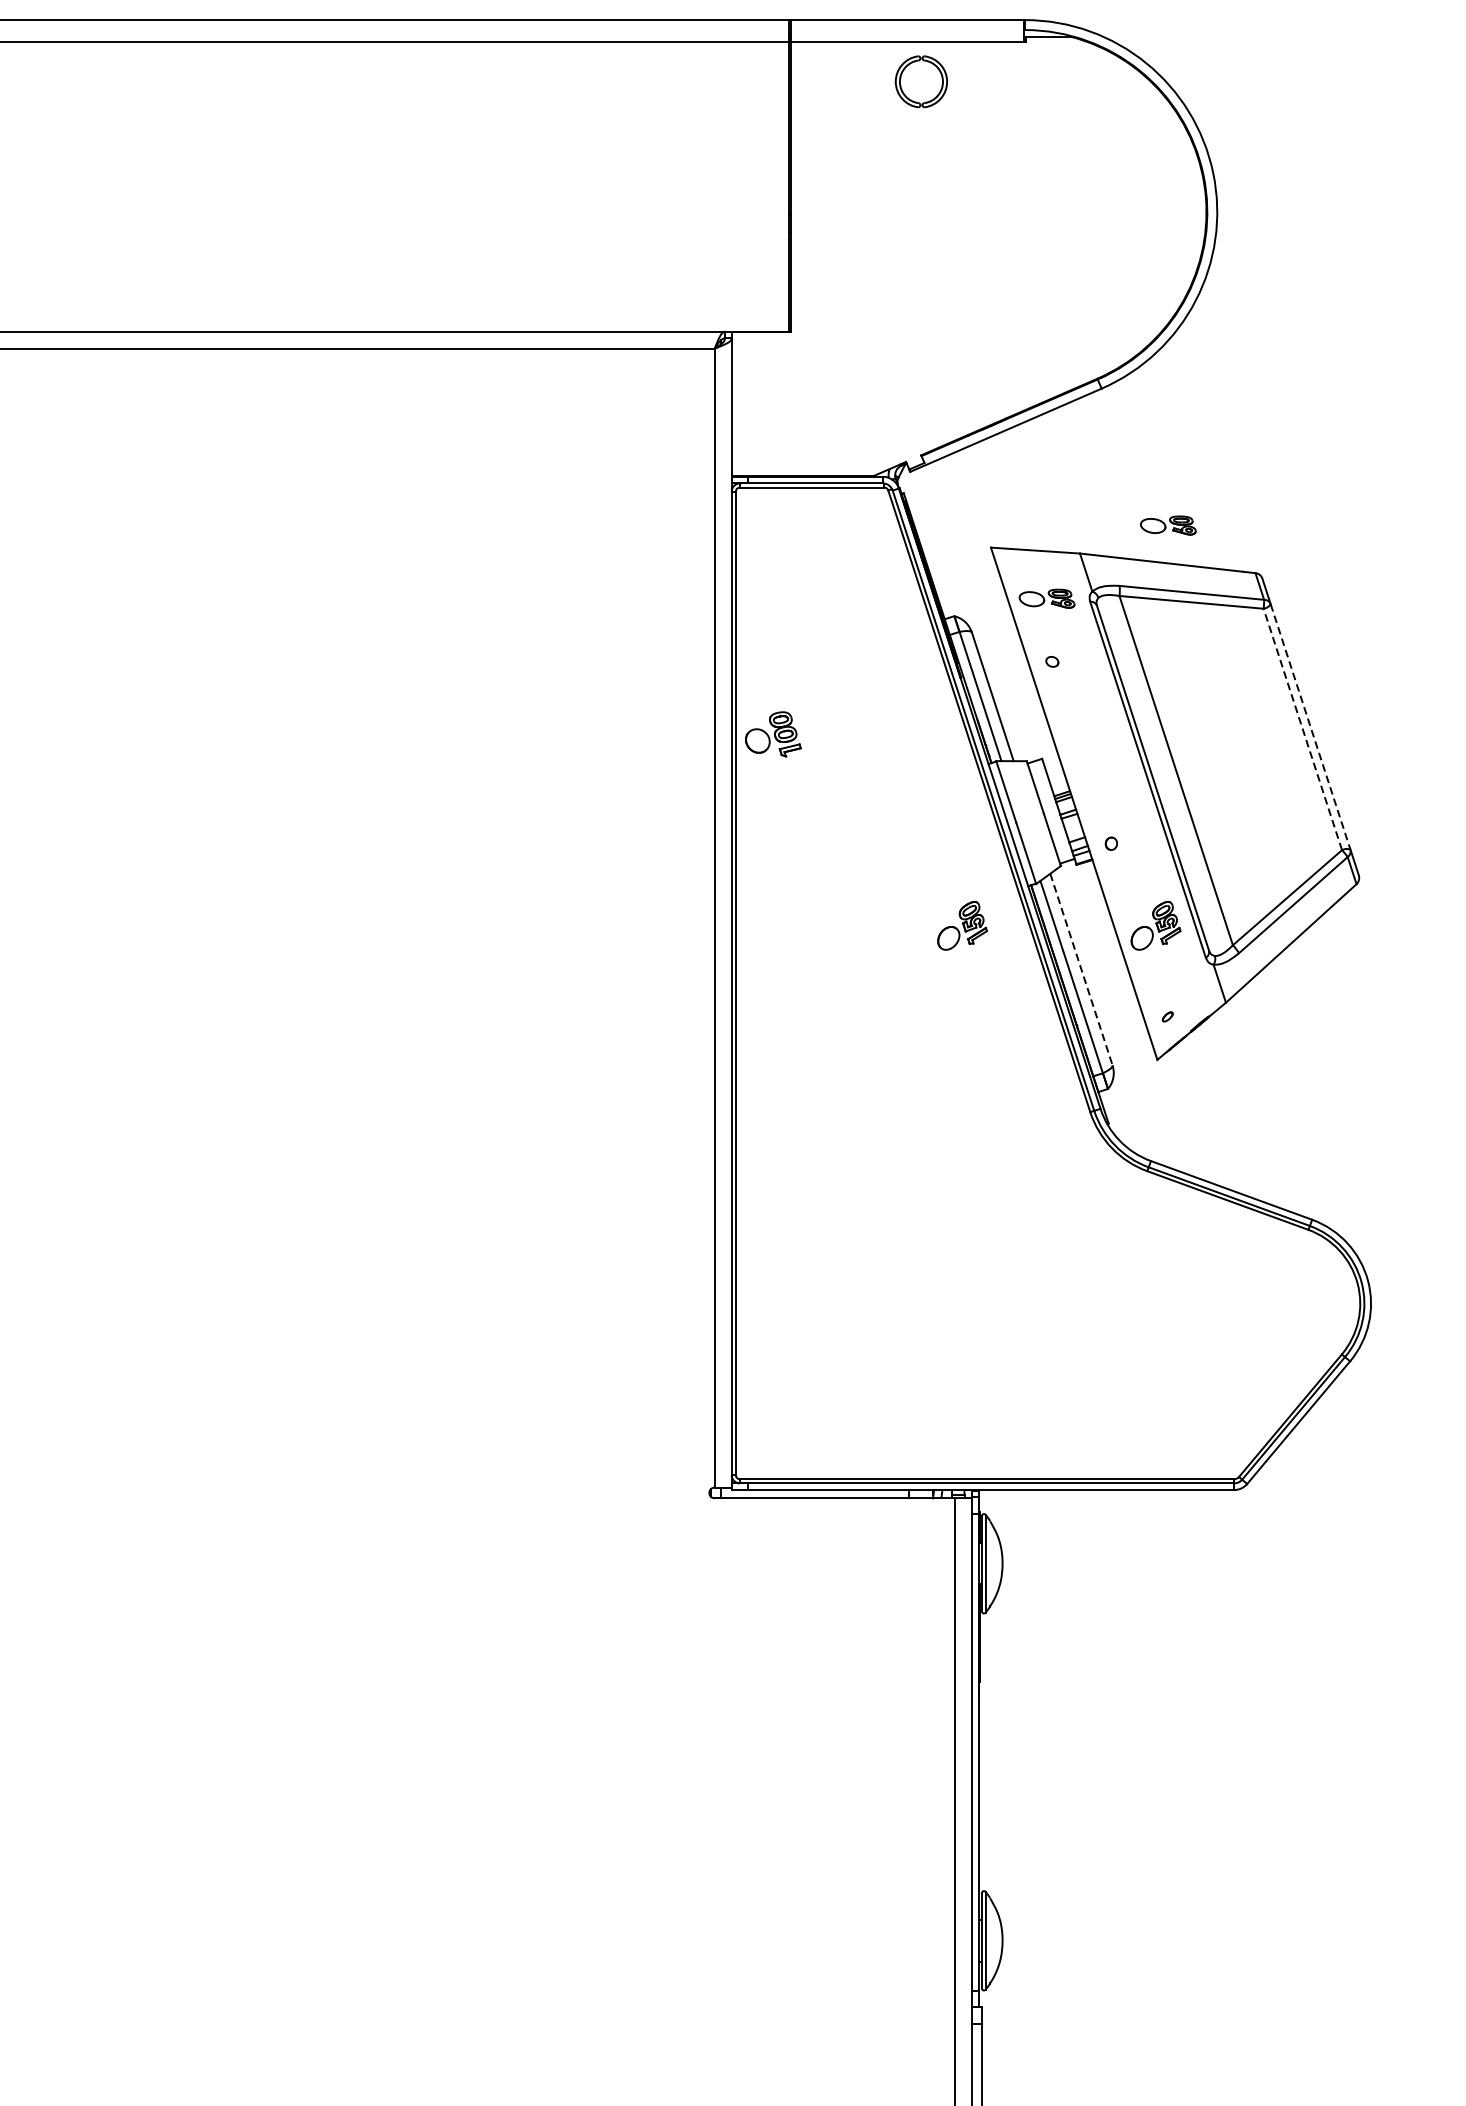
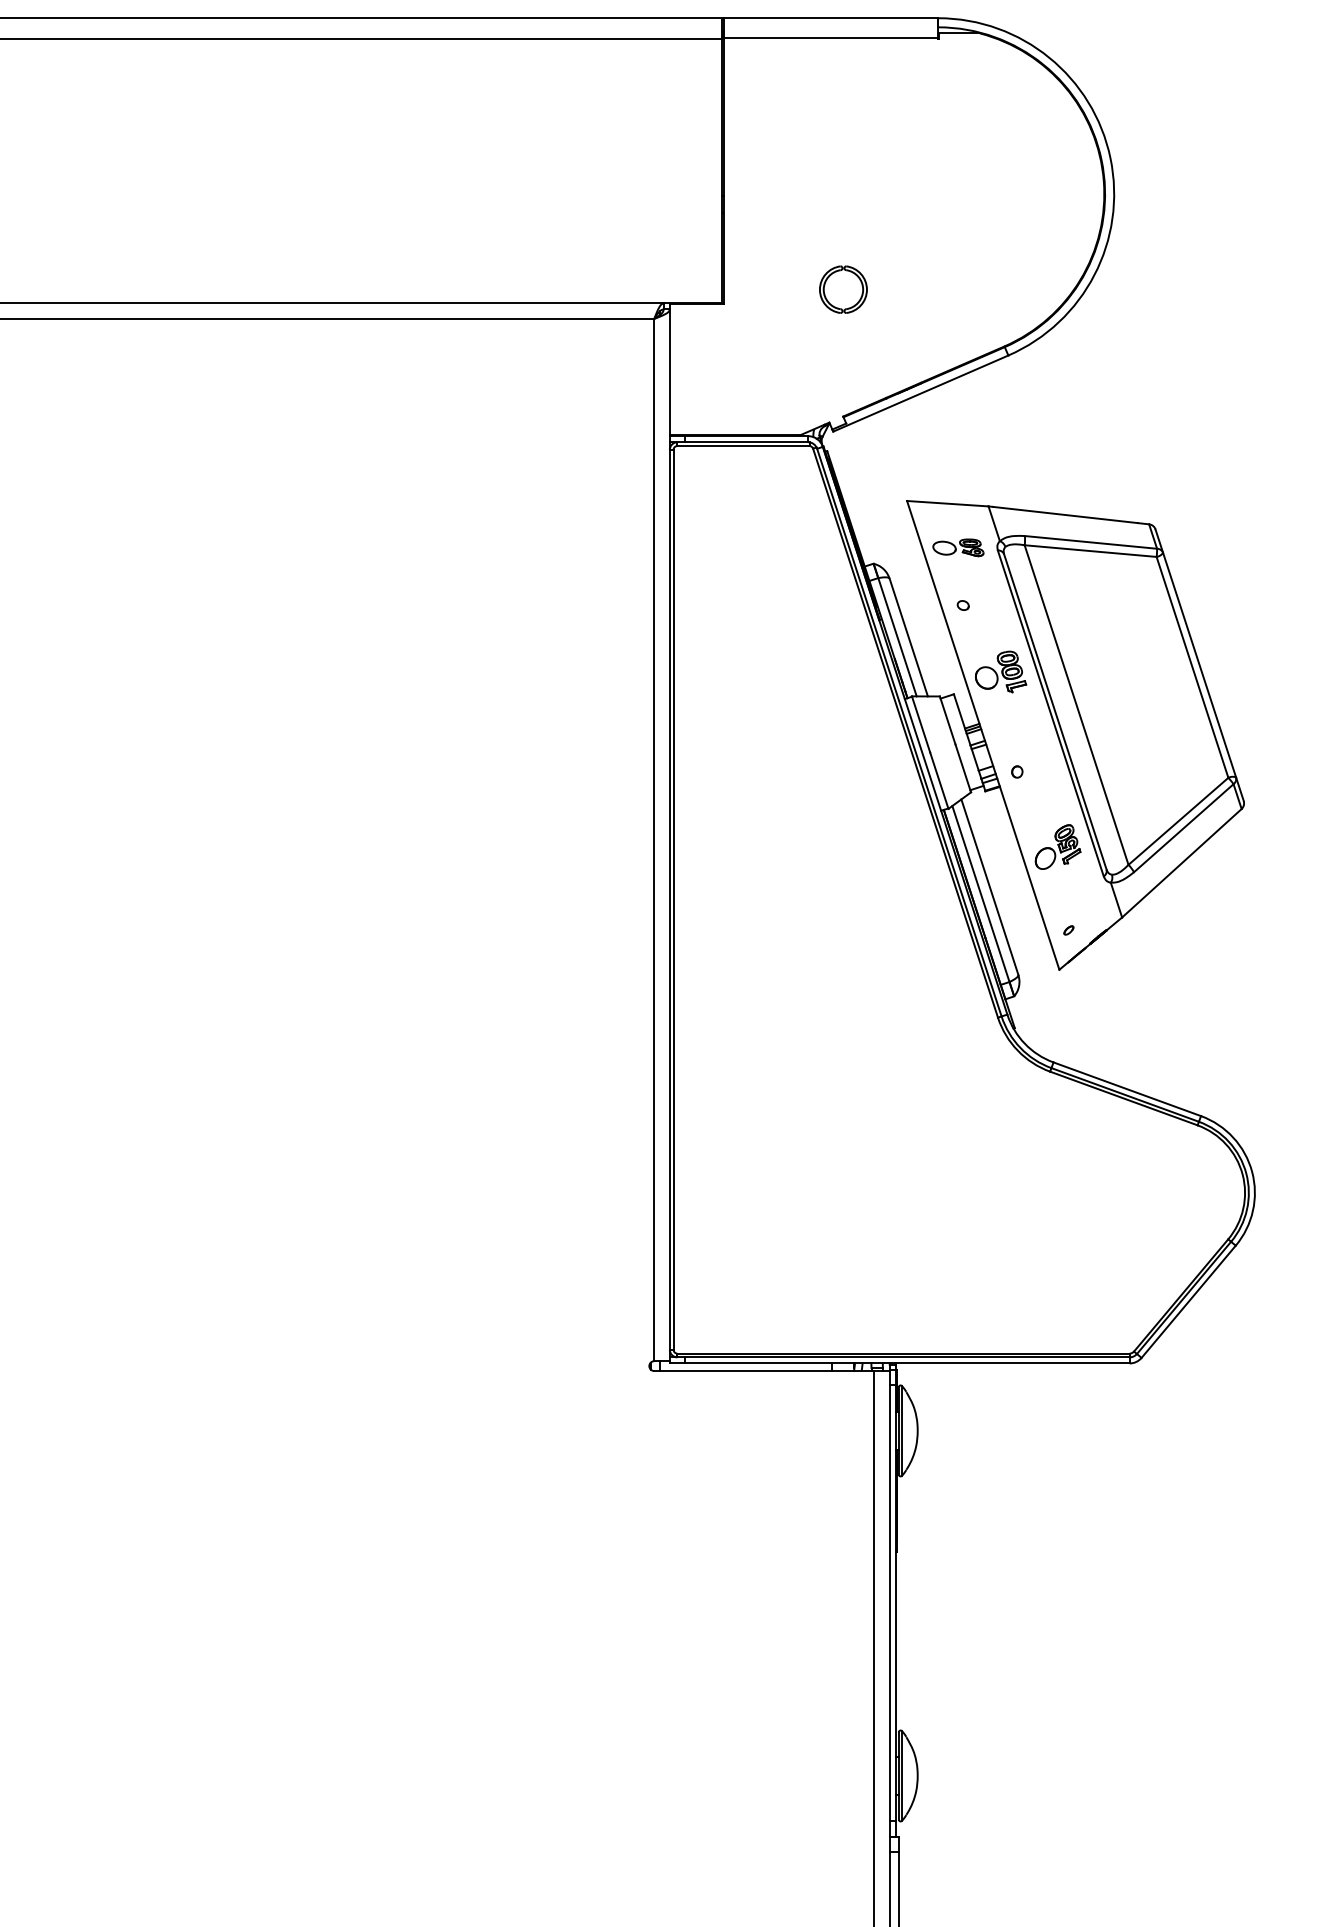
part: (921, 81) -> (843, 289), moved
part: (1168, 525) -> (1069, 480), removed
line: (1310, 727) -> (1199, 665), dashed -> solid
line: (1302, 728) -> (1192, 666), dashed -> solid
part: (773, 733) -> (1001, 671), moved
part: (961, 925) -> (880, 846), removed
line: (1082, 969) -> (990, 887), dashed -> solid

